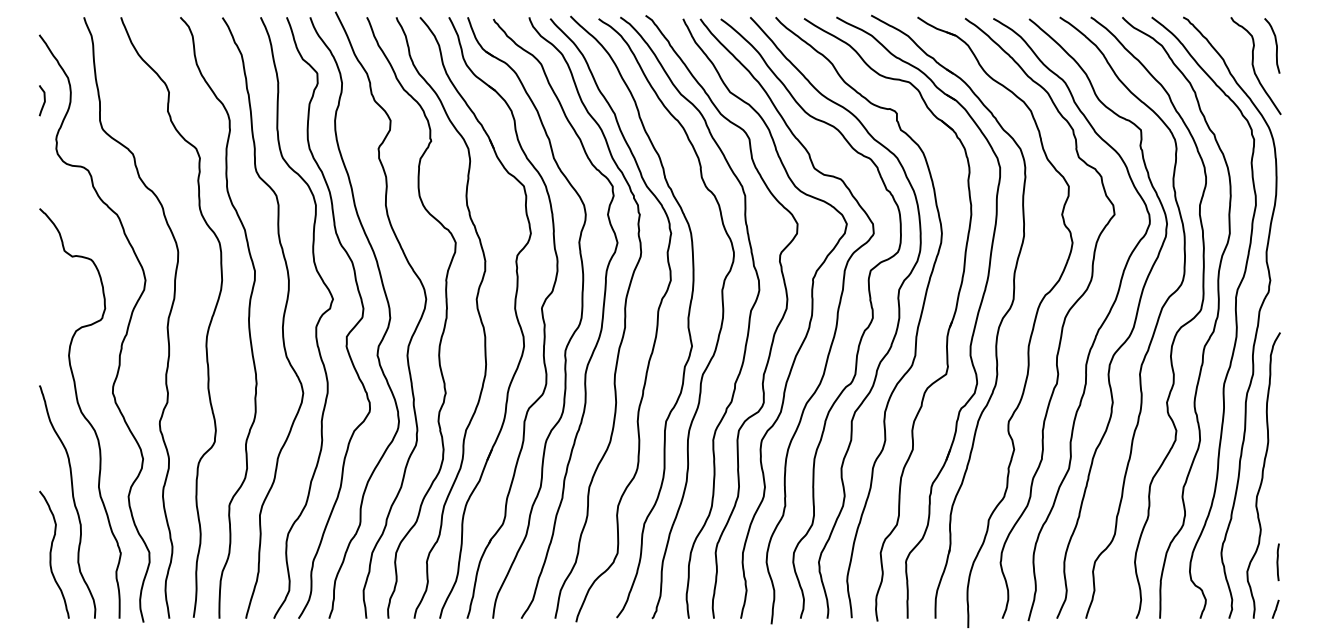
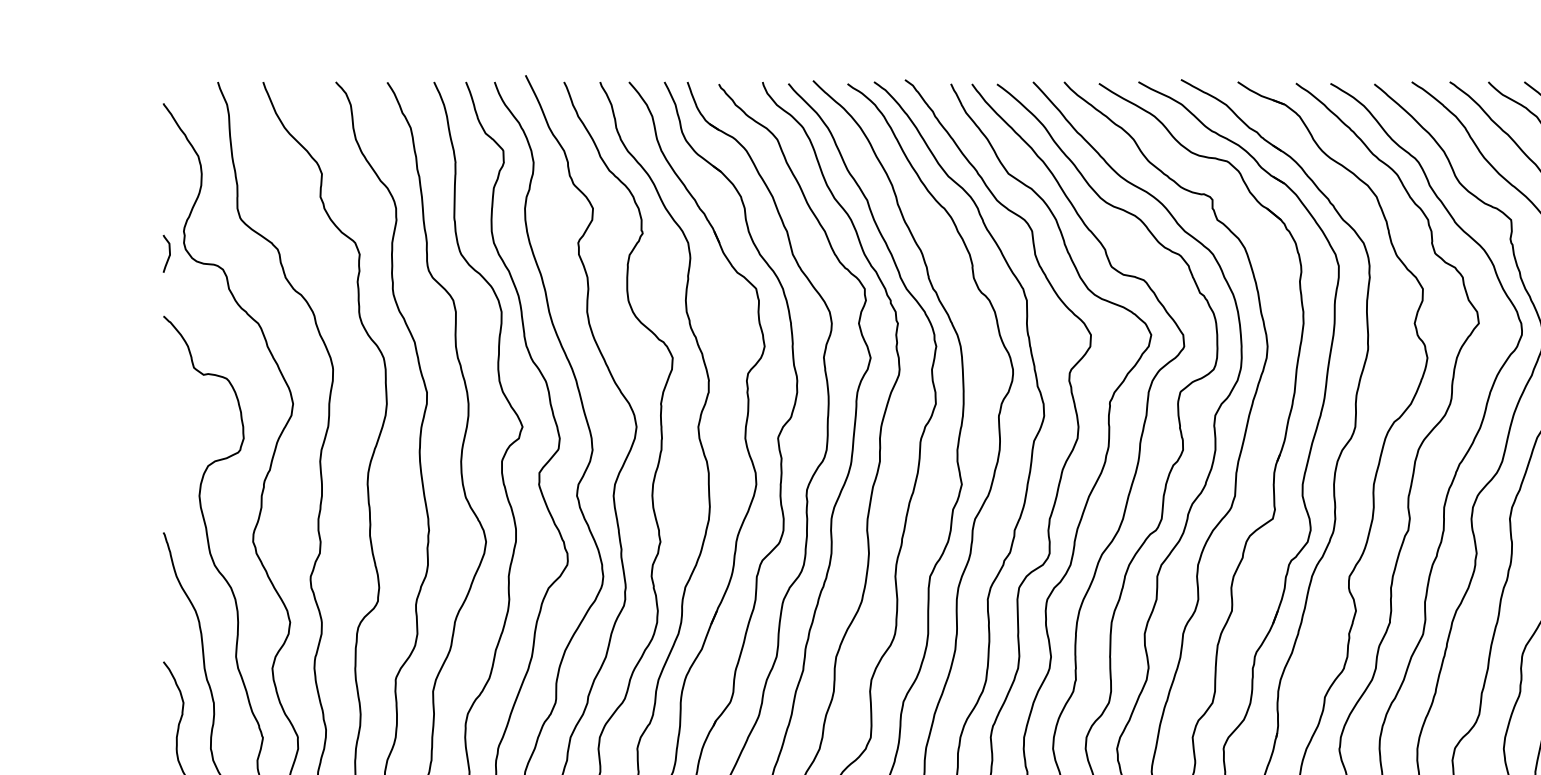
curve: (43, 98) -> (168, 251), moved

